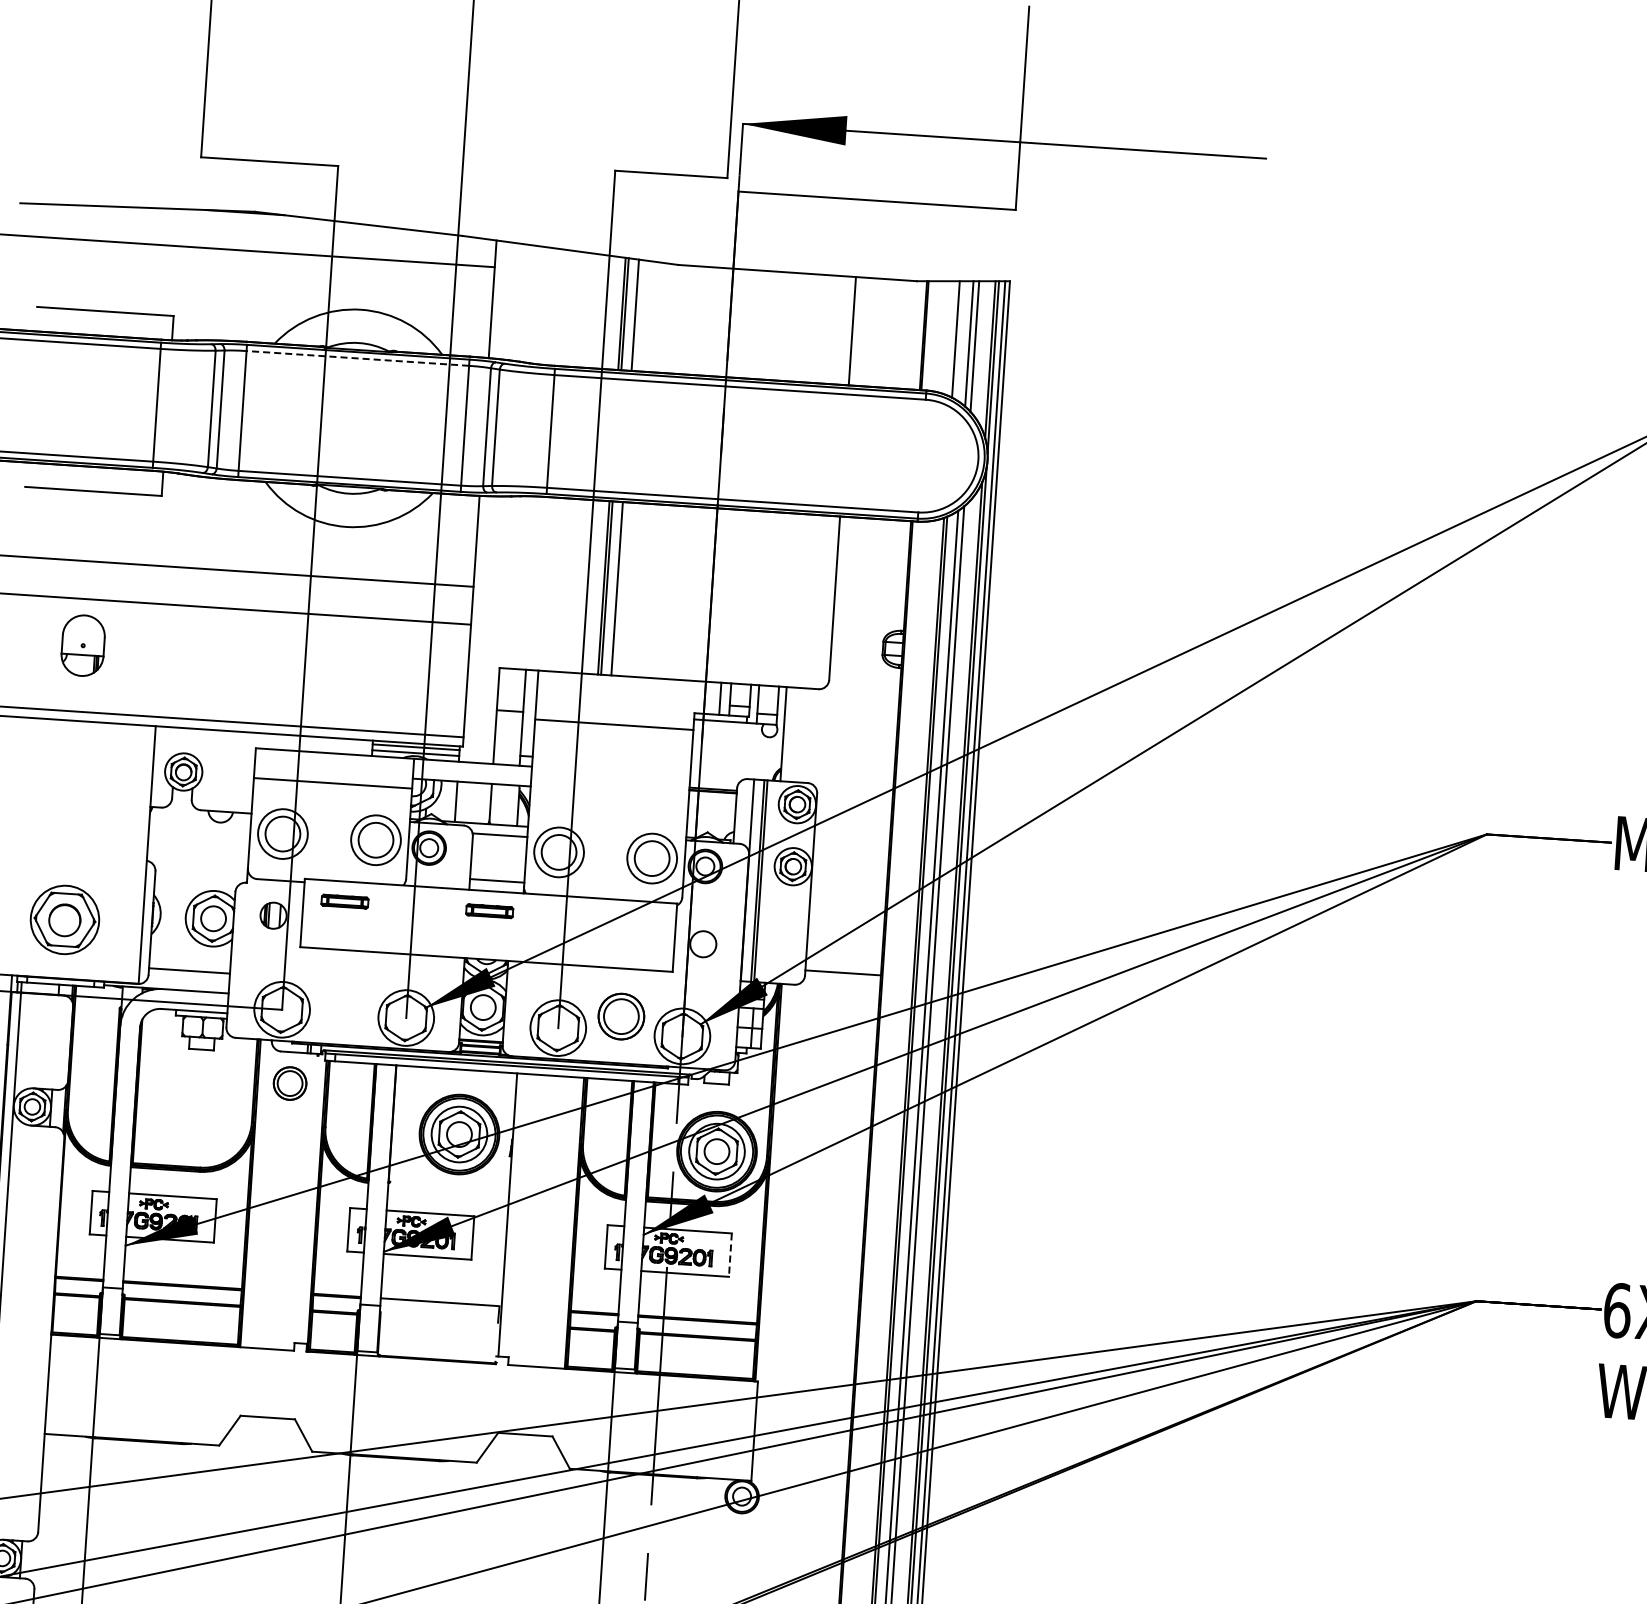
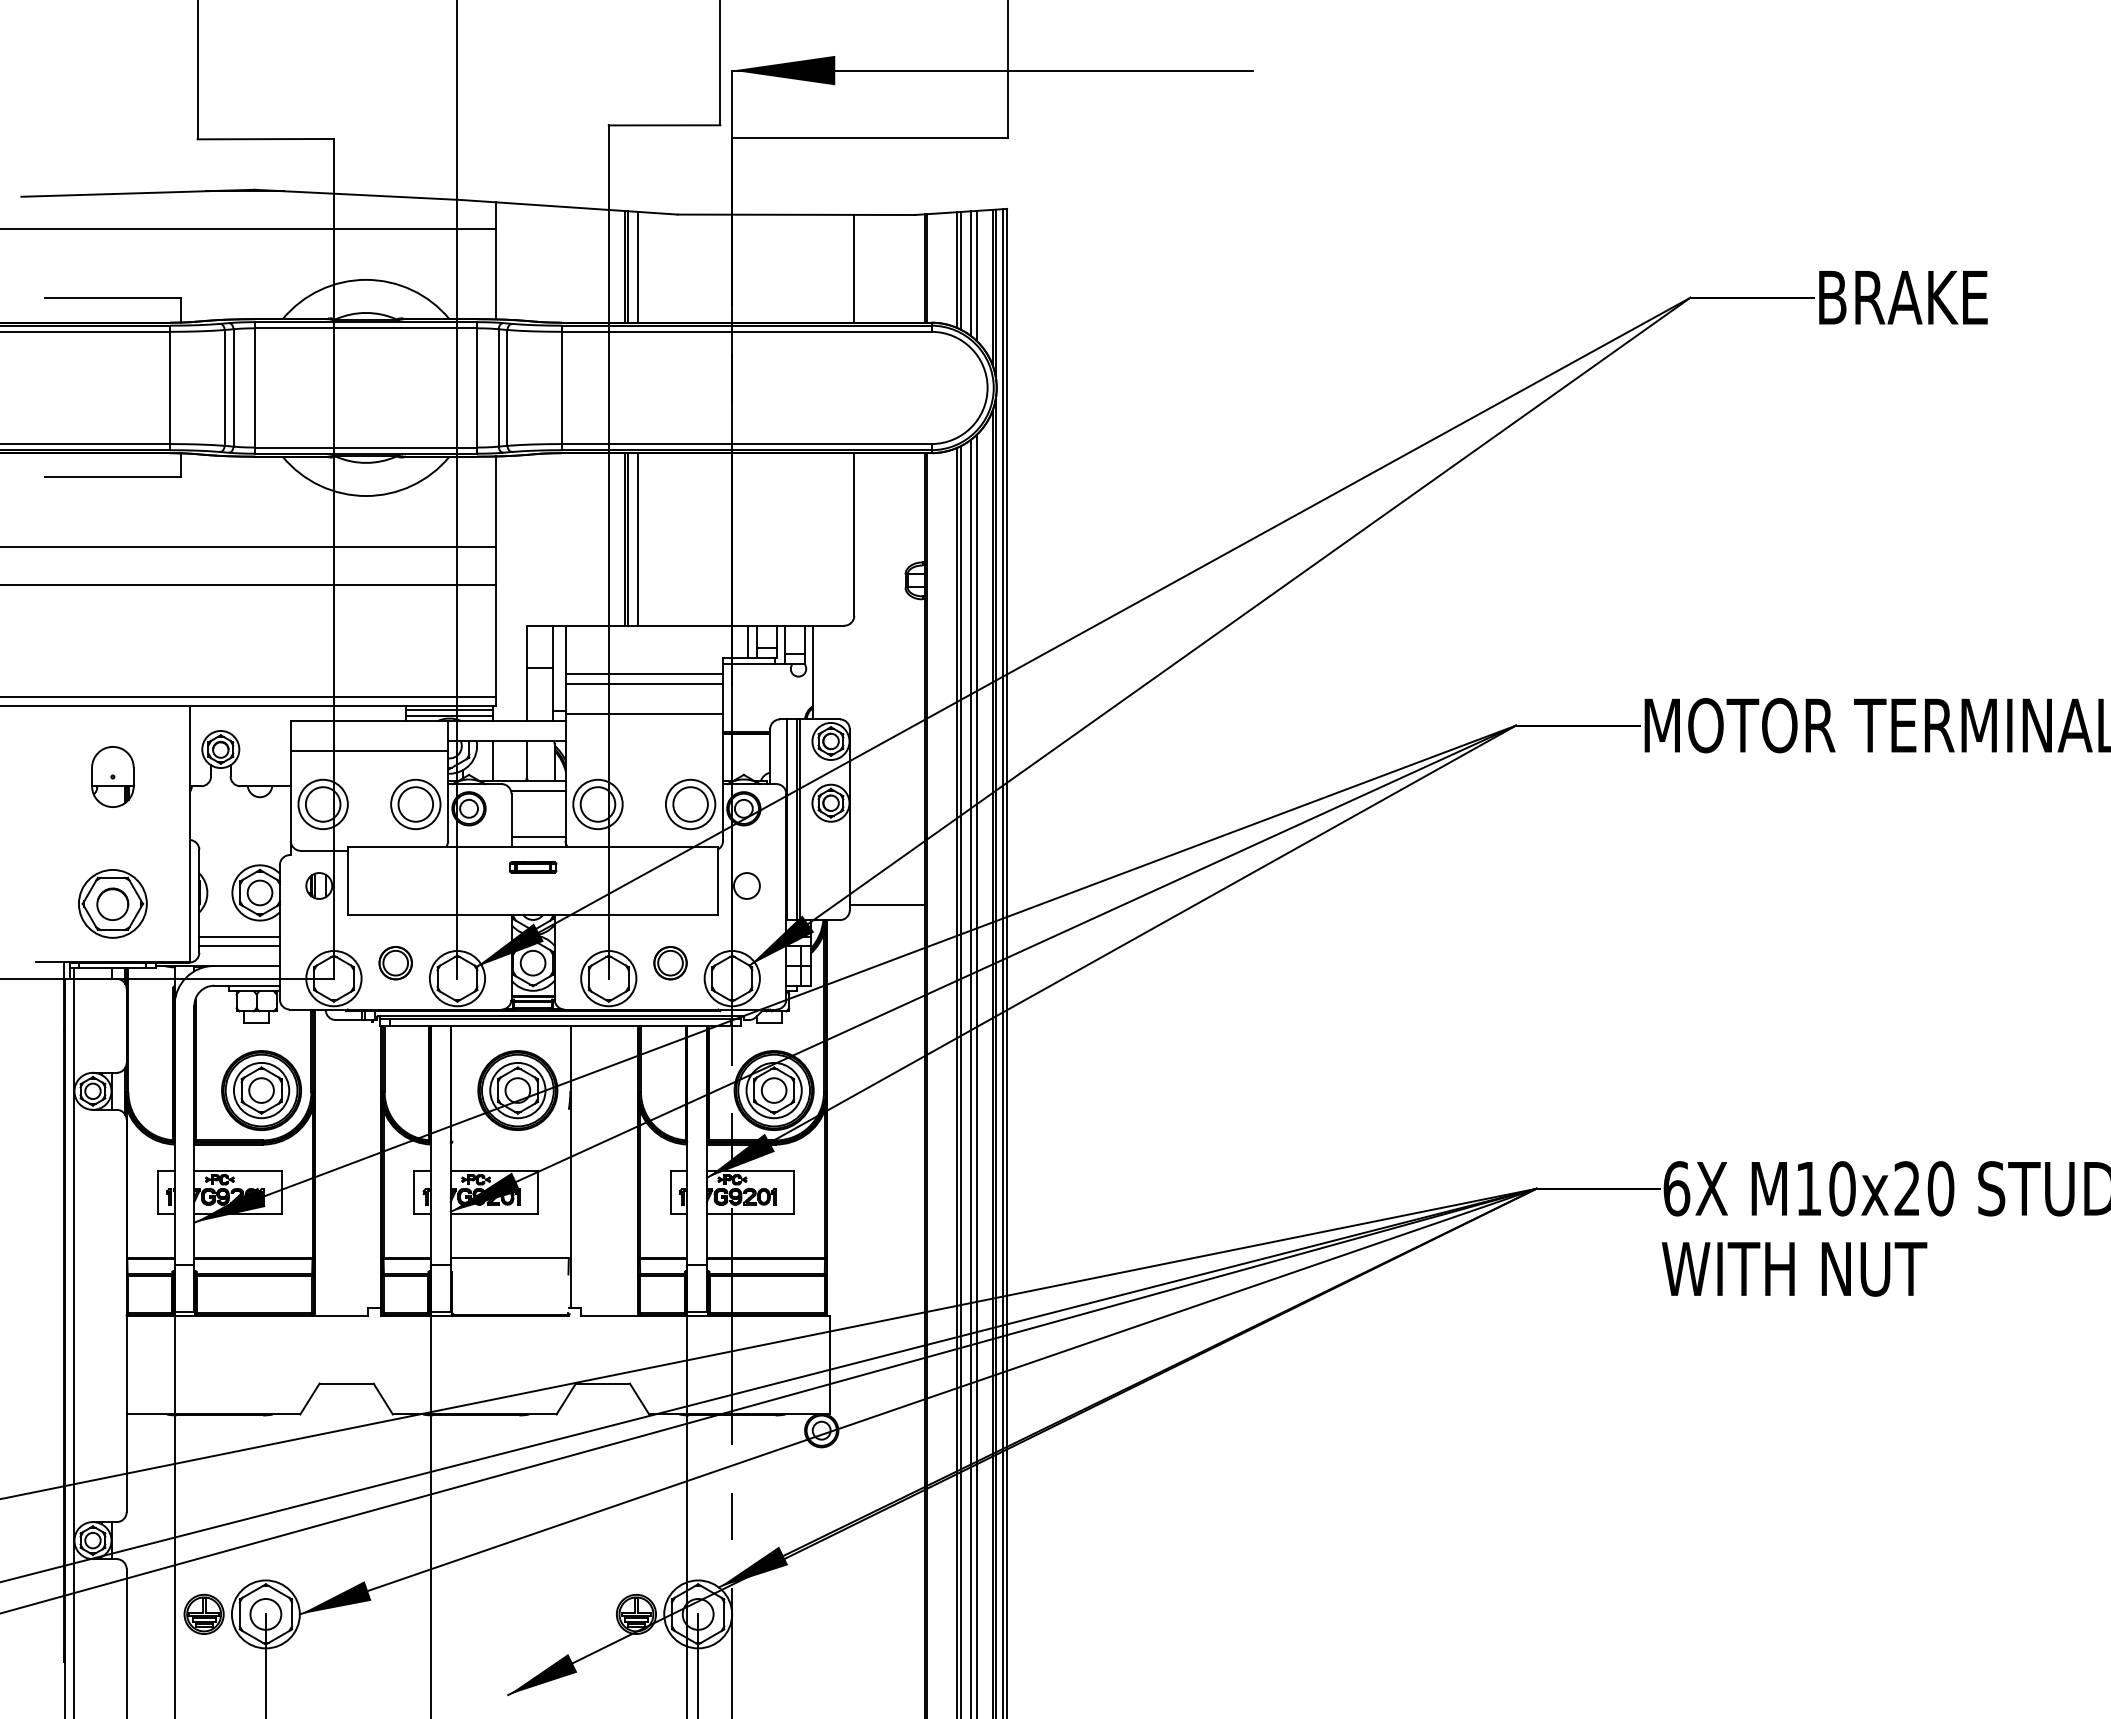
line: (959, 340) -> (960, 270), added
line: (358, 358) -> (366, 328), dashed -> solid
part: (82, 645) -> (112, 776), moved
line: (613, 734) -> (644, 684), added
line: (611, 764) -> (644, 713), added
part: (345, 900) -> (389, 866), removed
line: (190, 961) -> (239, 936), added
part: (621, 1017) -> (670, 963), size x0.71
part: (289, 1083) -> (395, 963), moved
part: (201, 1117) -> (261, 1090), added
line: (730, 1255) -> (794, 1192), dashed -> solid

